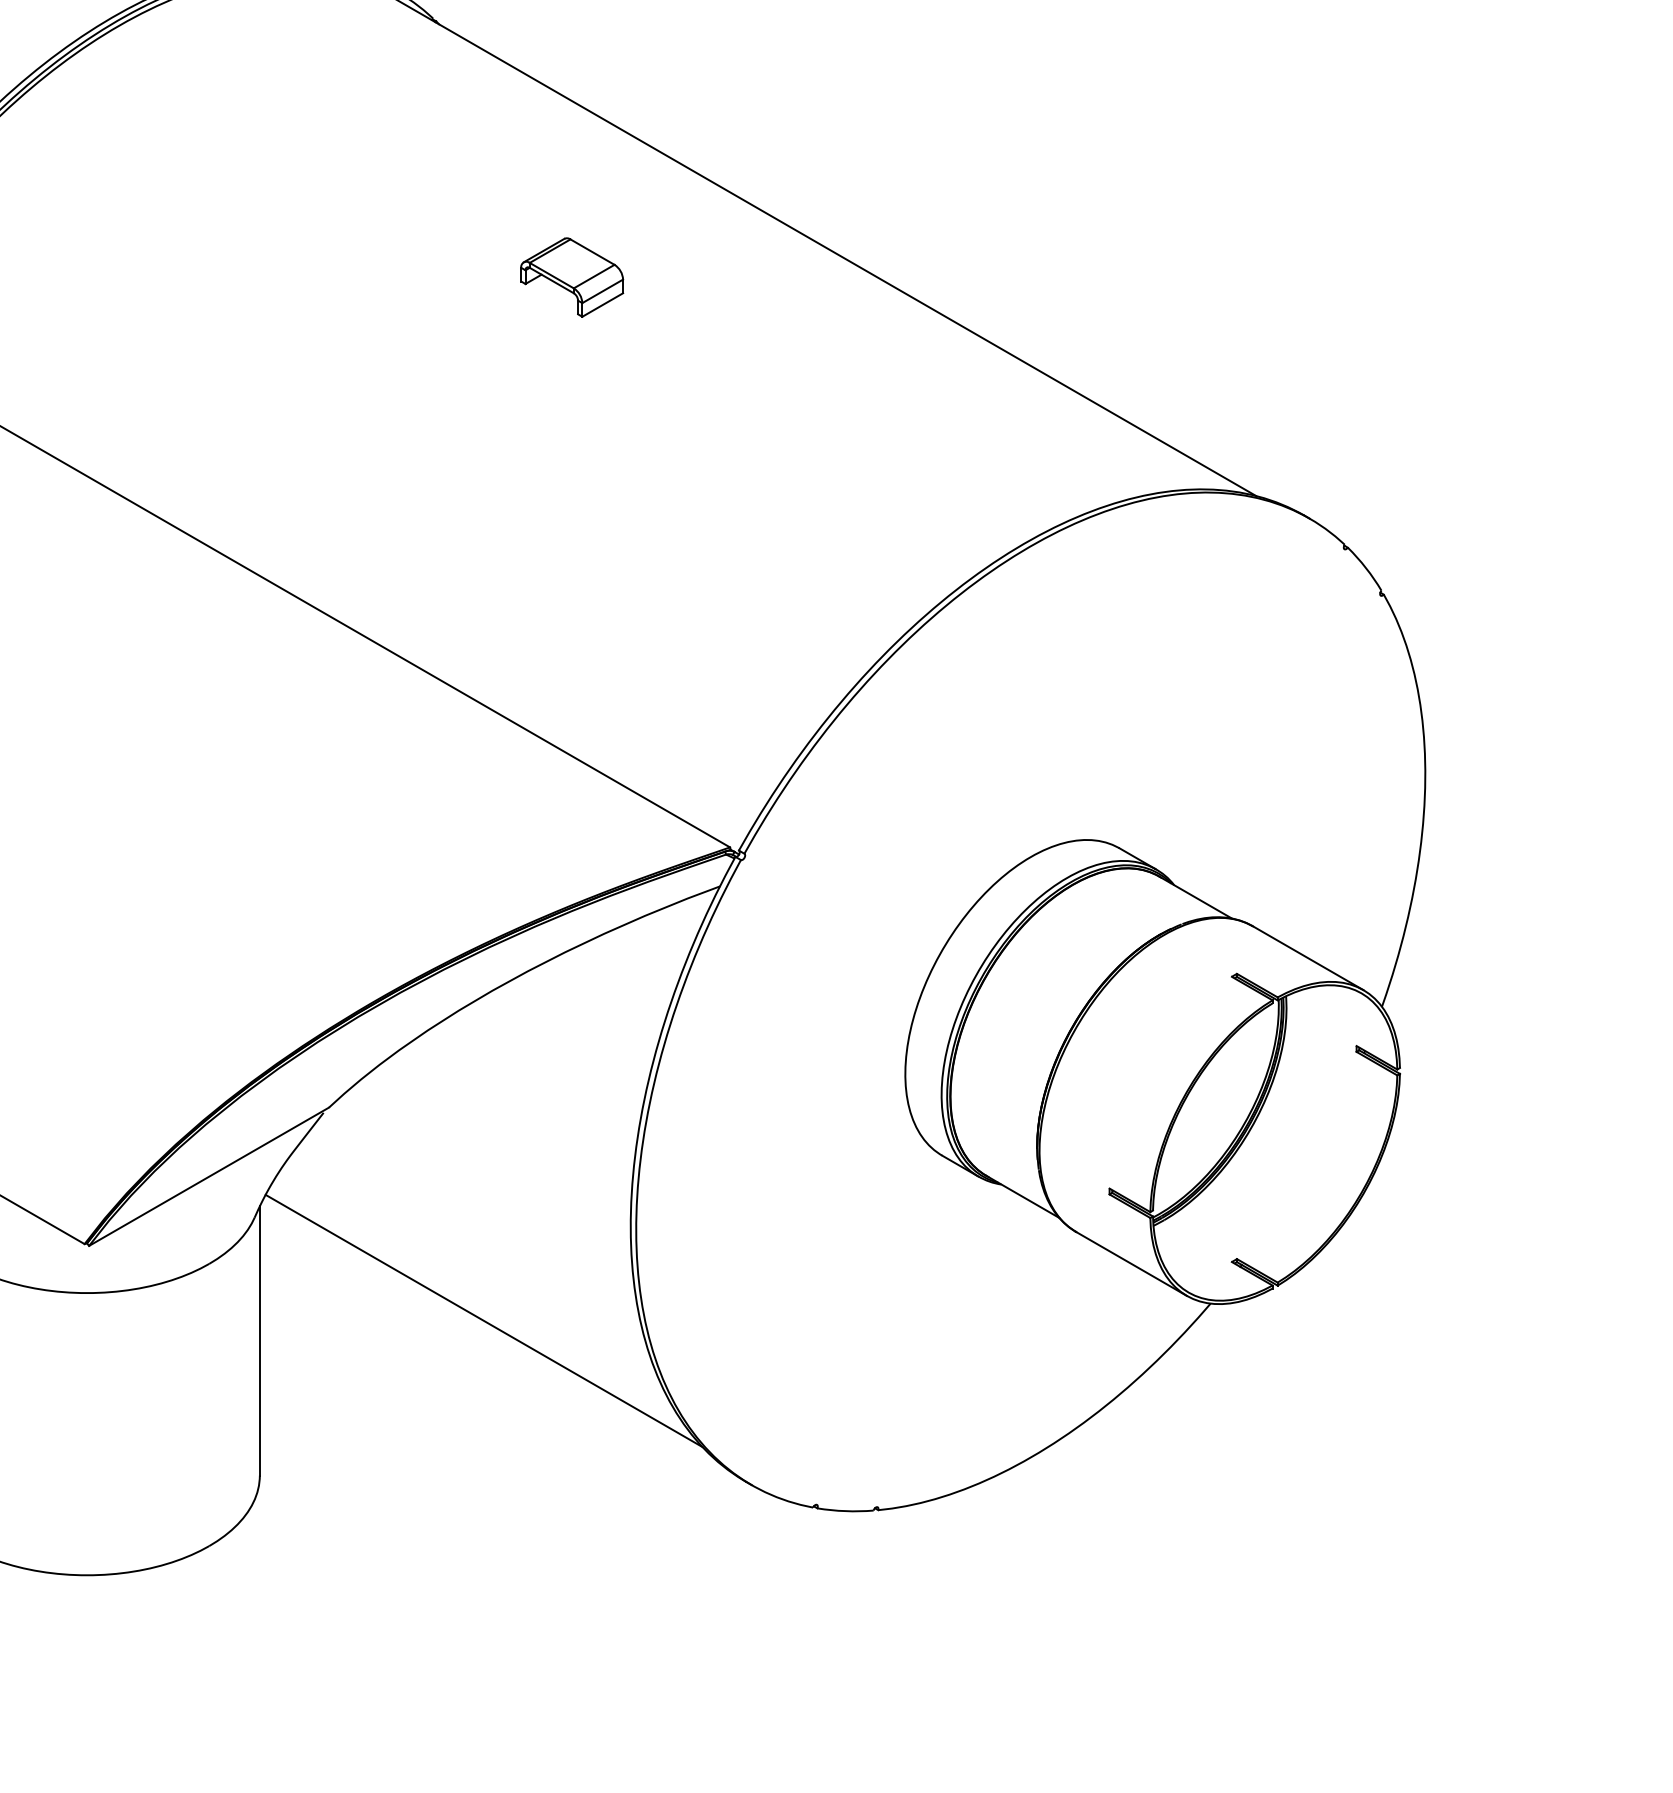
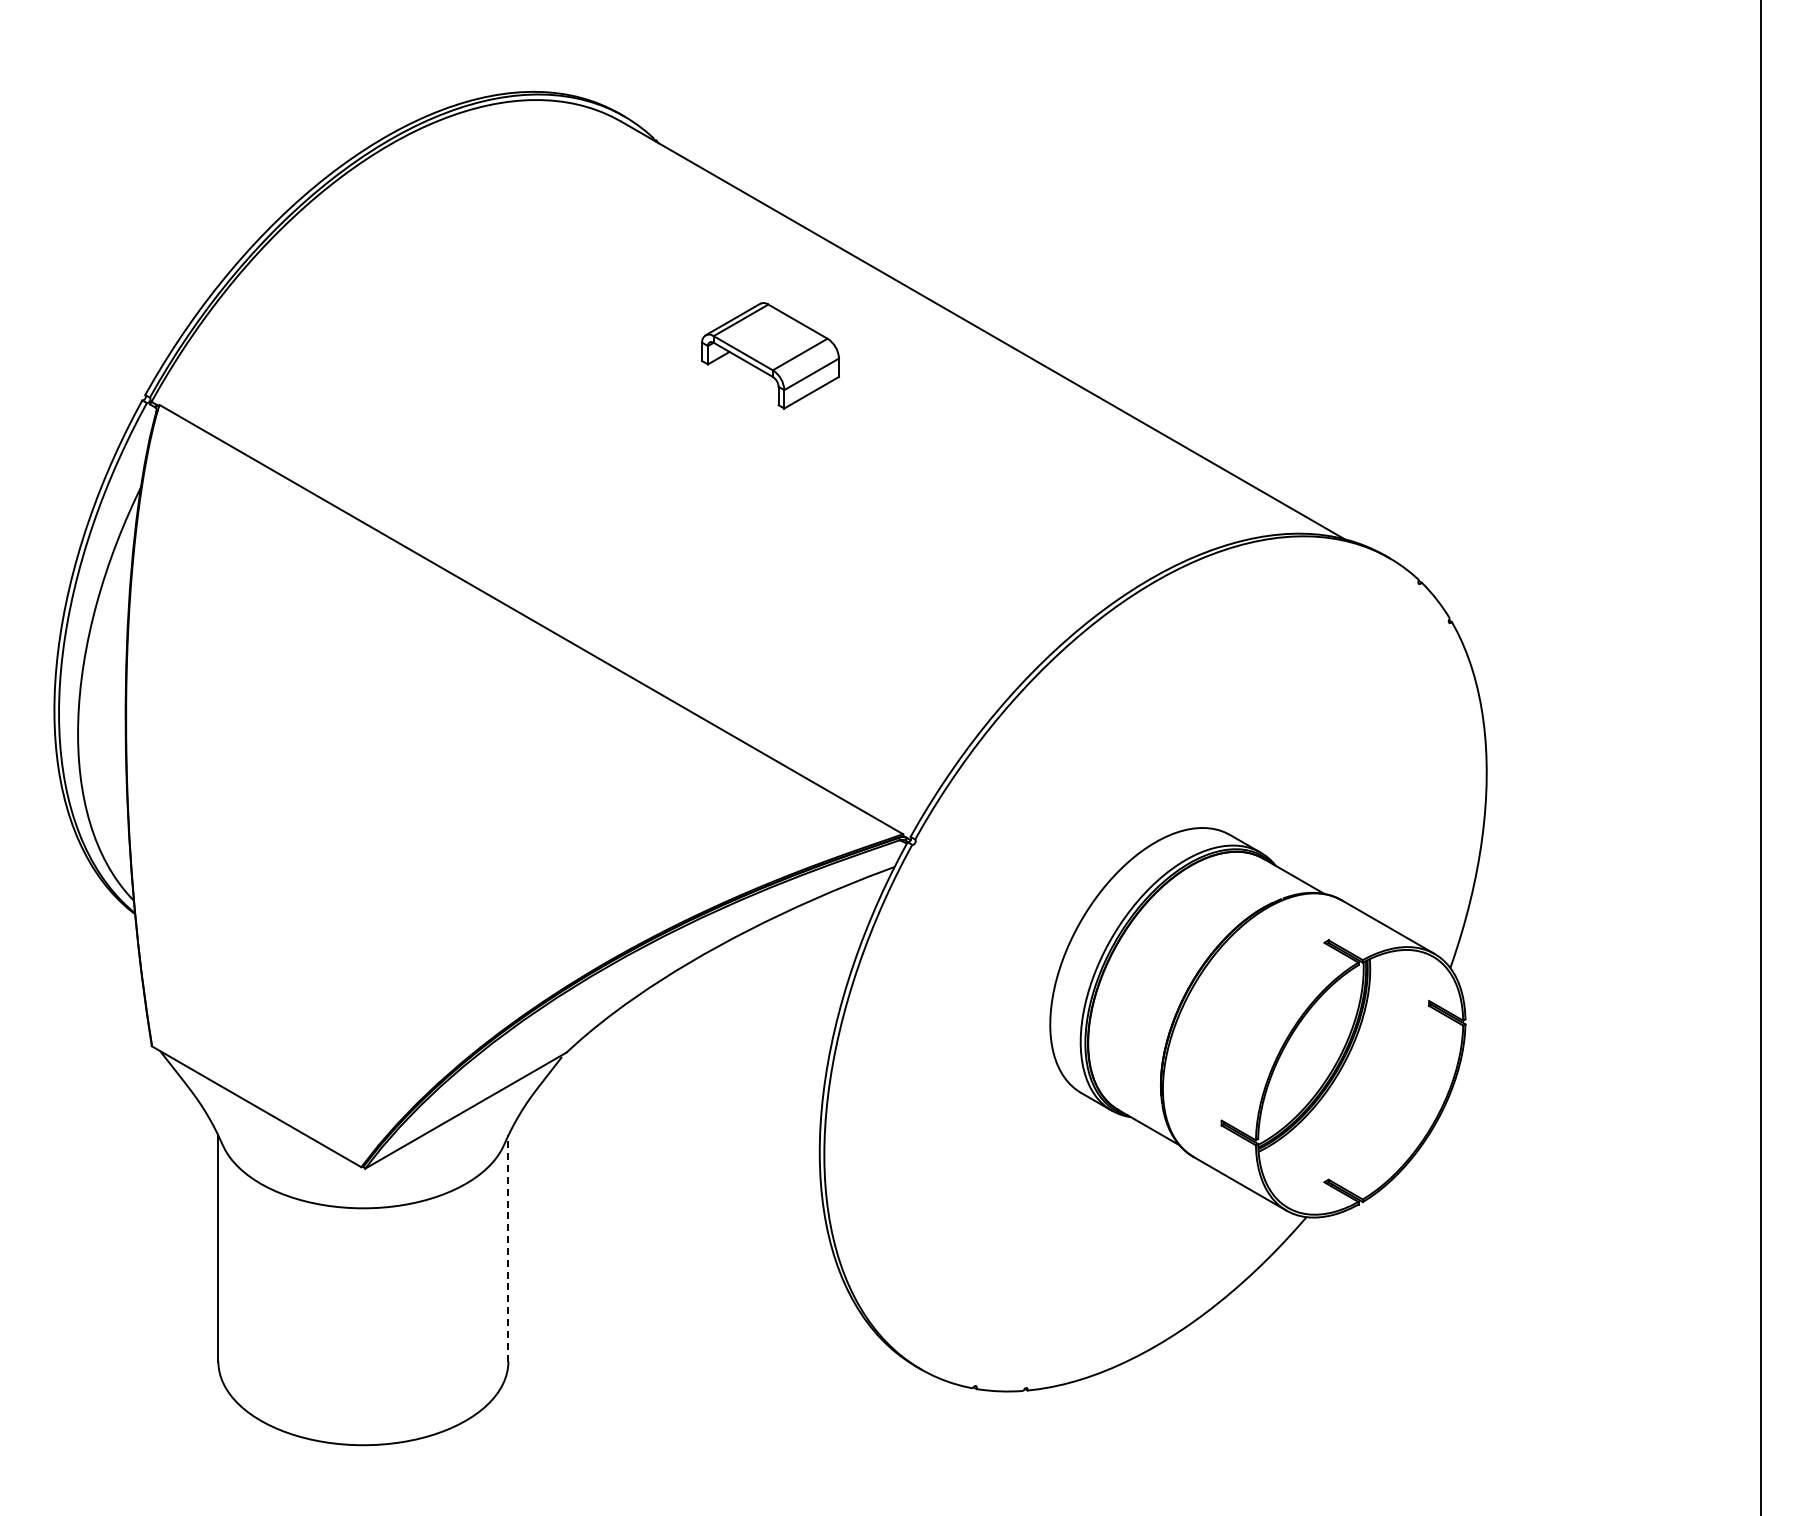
part: (572, 277) -> (770, 355), size x1.6
line: (483, 1320) -> (696, 1231), removed
line: (259, 1340) -> (508, 1248), solid -> dashed

